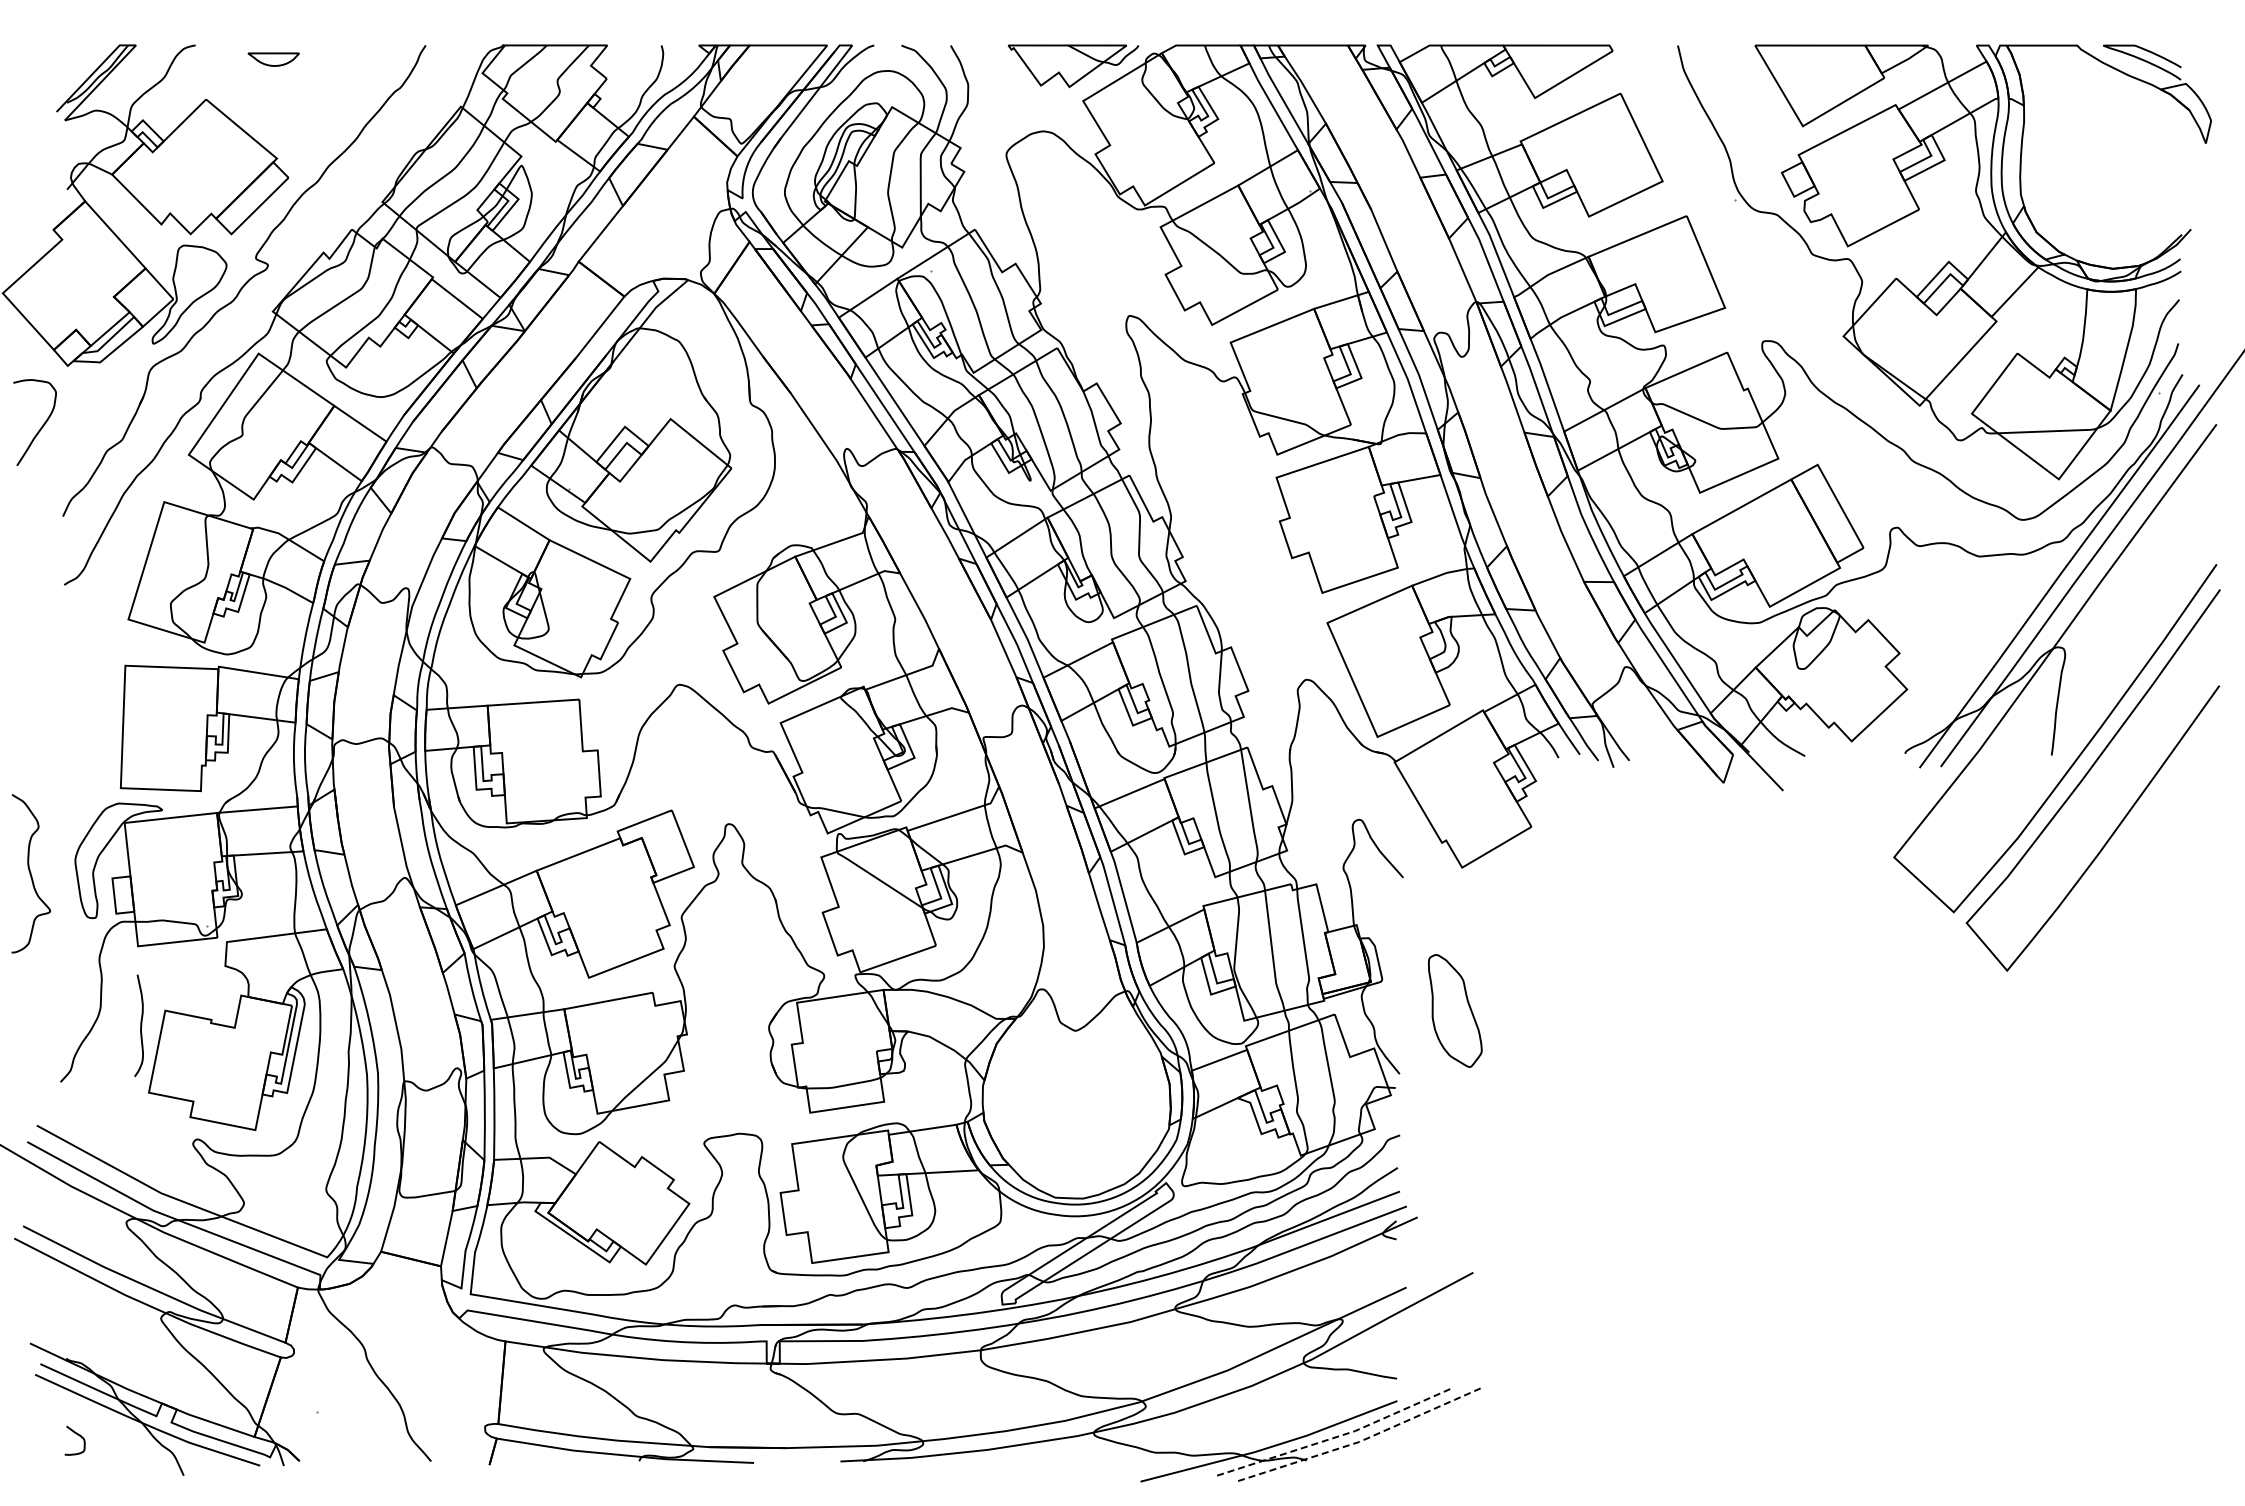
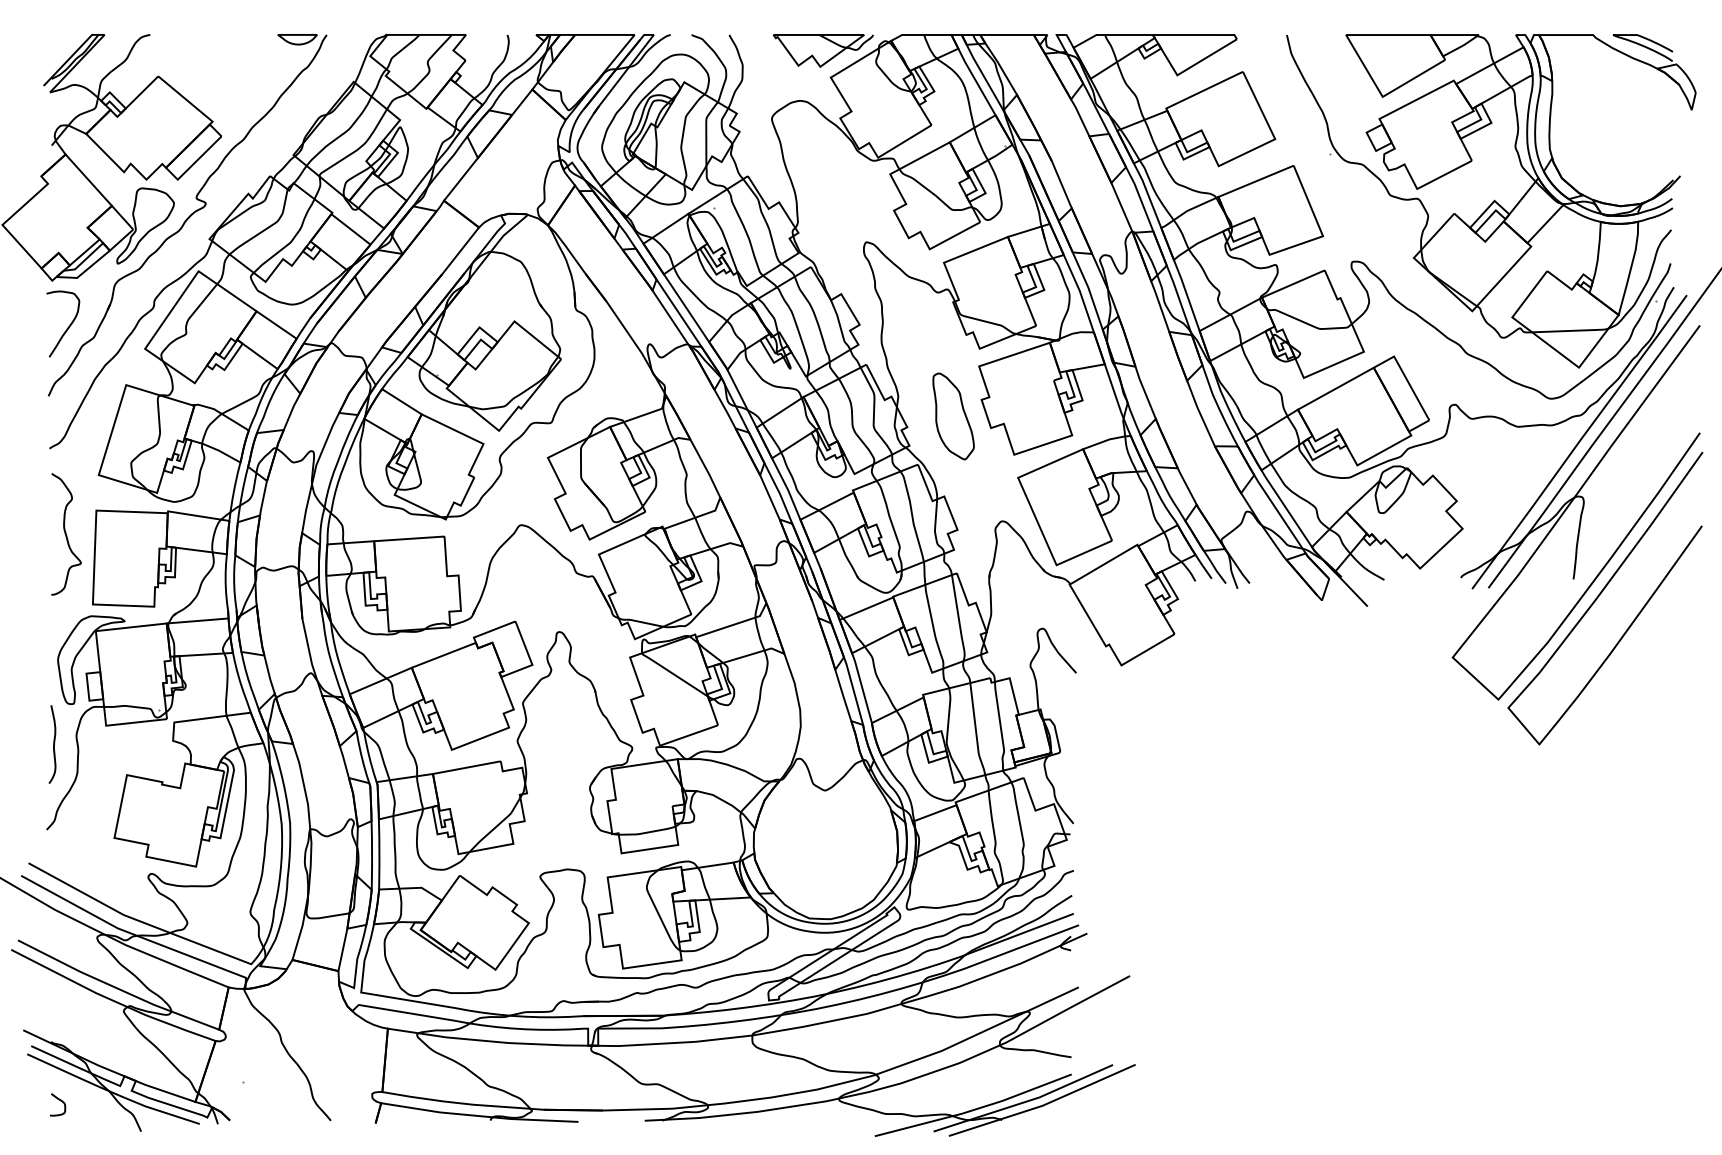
part: (273, 59) -> (297, 39), moved
curve: (40, 427) -> (67, 327), moved
curve: (30, 873) -> (65, 534), moved
part: (1455, 1010) -> (953, 416), moved
curve: (140, 1025) -> (53, 744), moved
line: (1336, 1437) -> (1025, 1102), dashed -> solid
line: (1360, 1441) -> (1043, 1105), dashed -> solid

